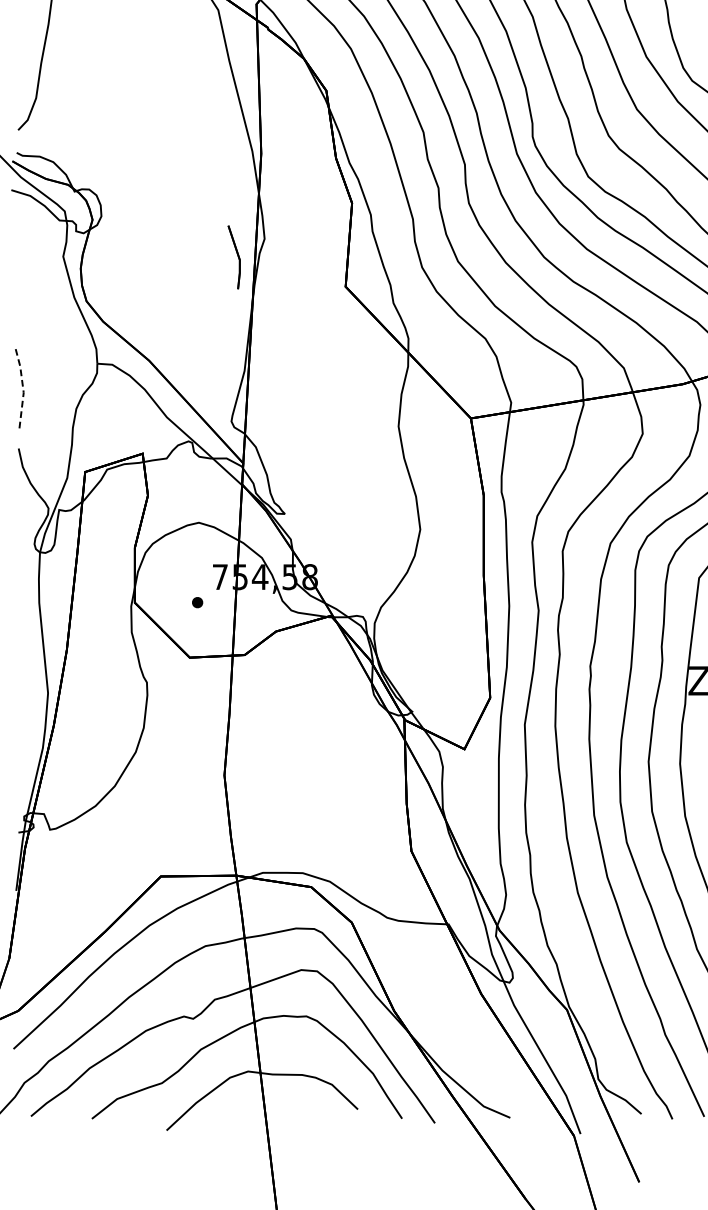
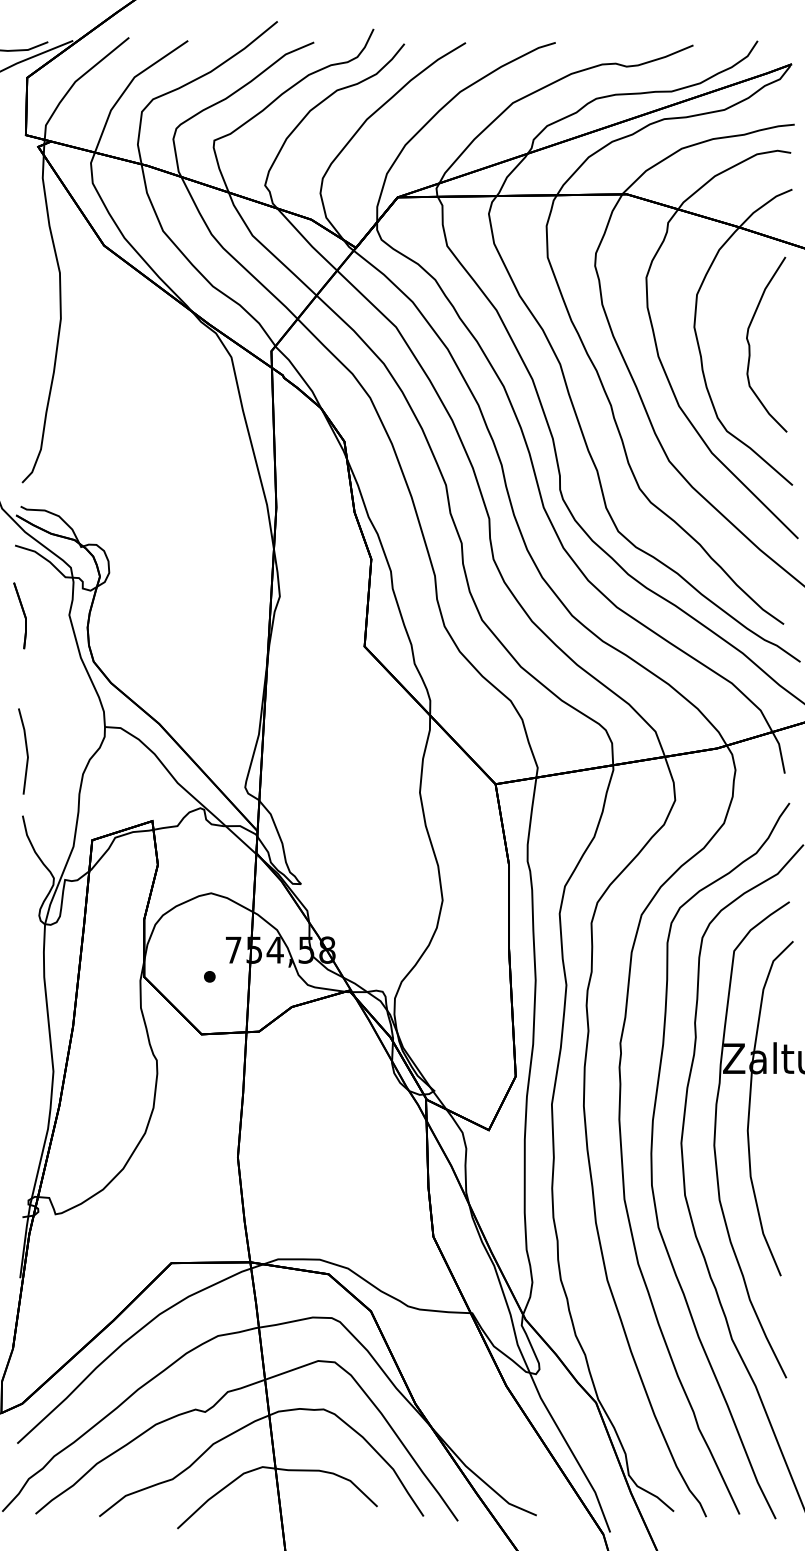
part: (233, 257) -> (19, 615), moved
line: (23, 386) -> (27, 750), dashed -> solid

